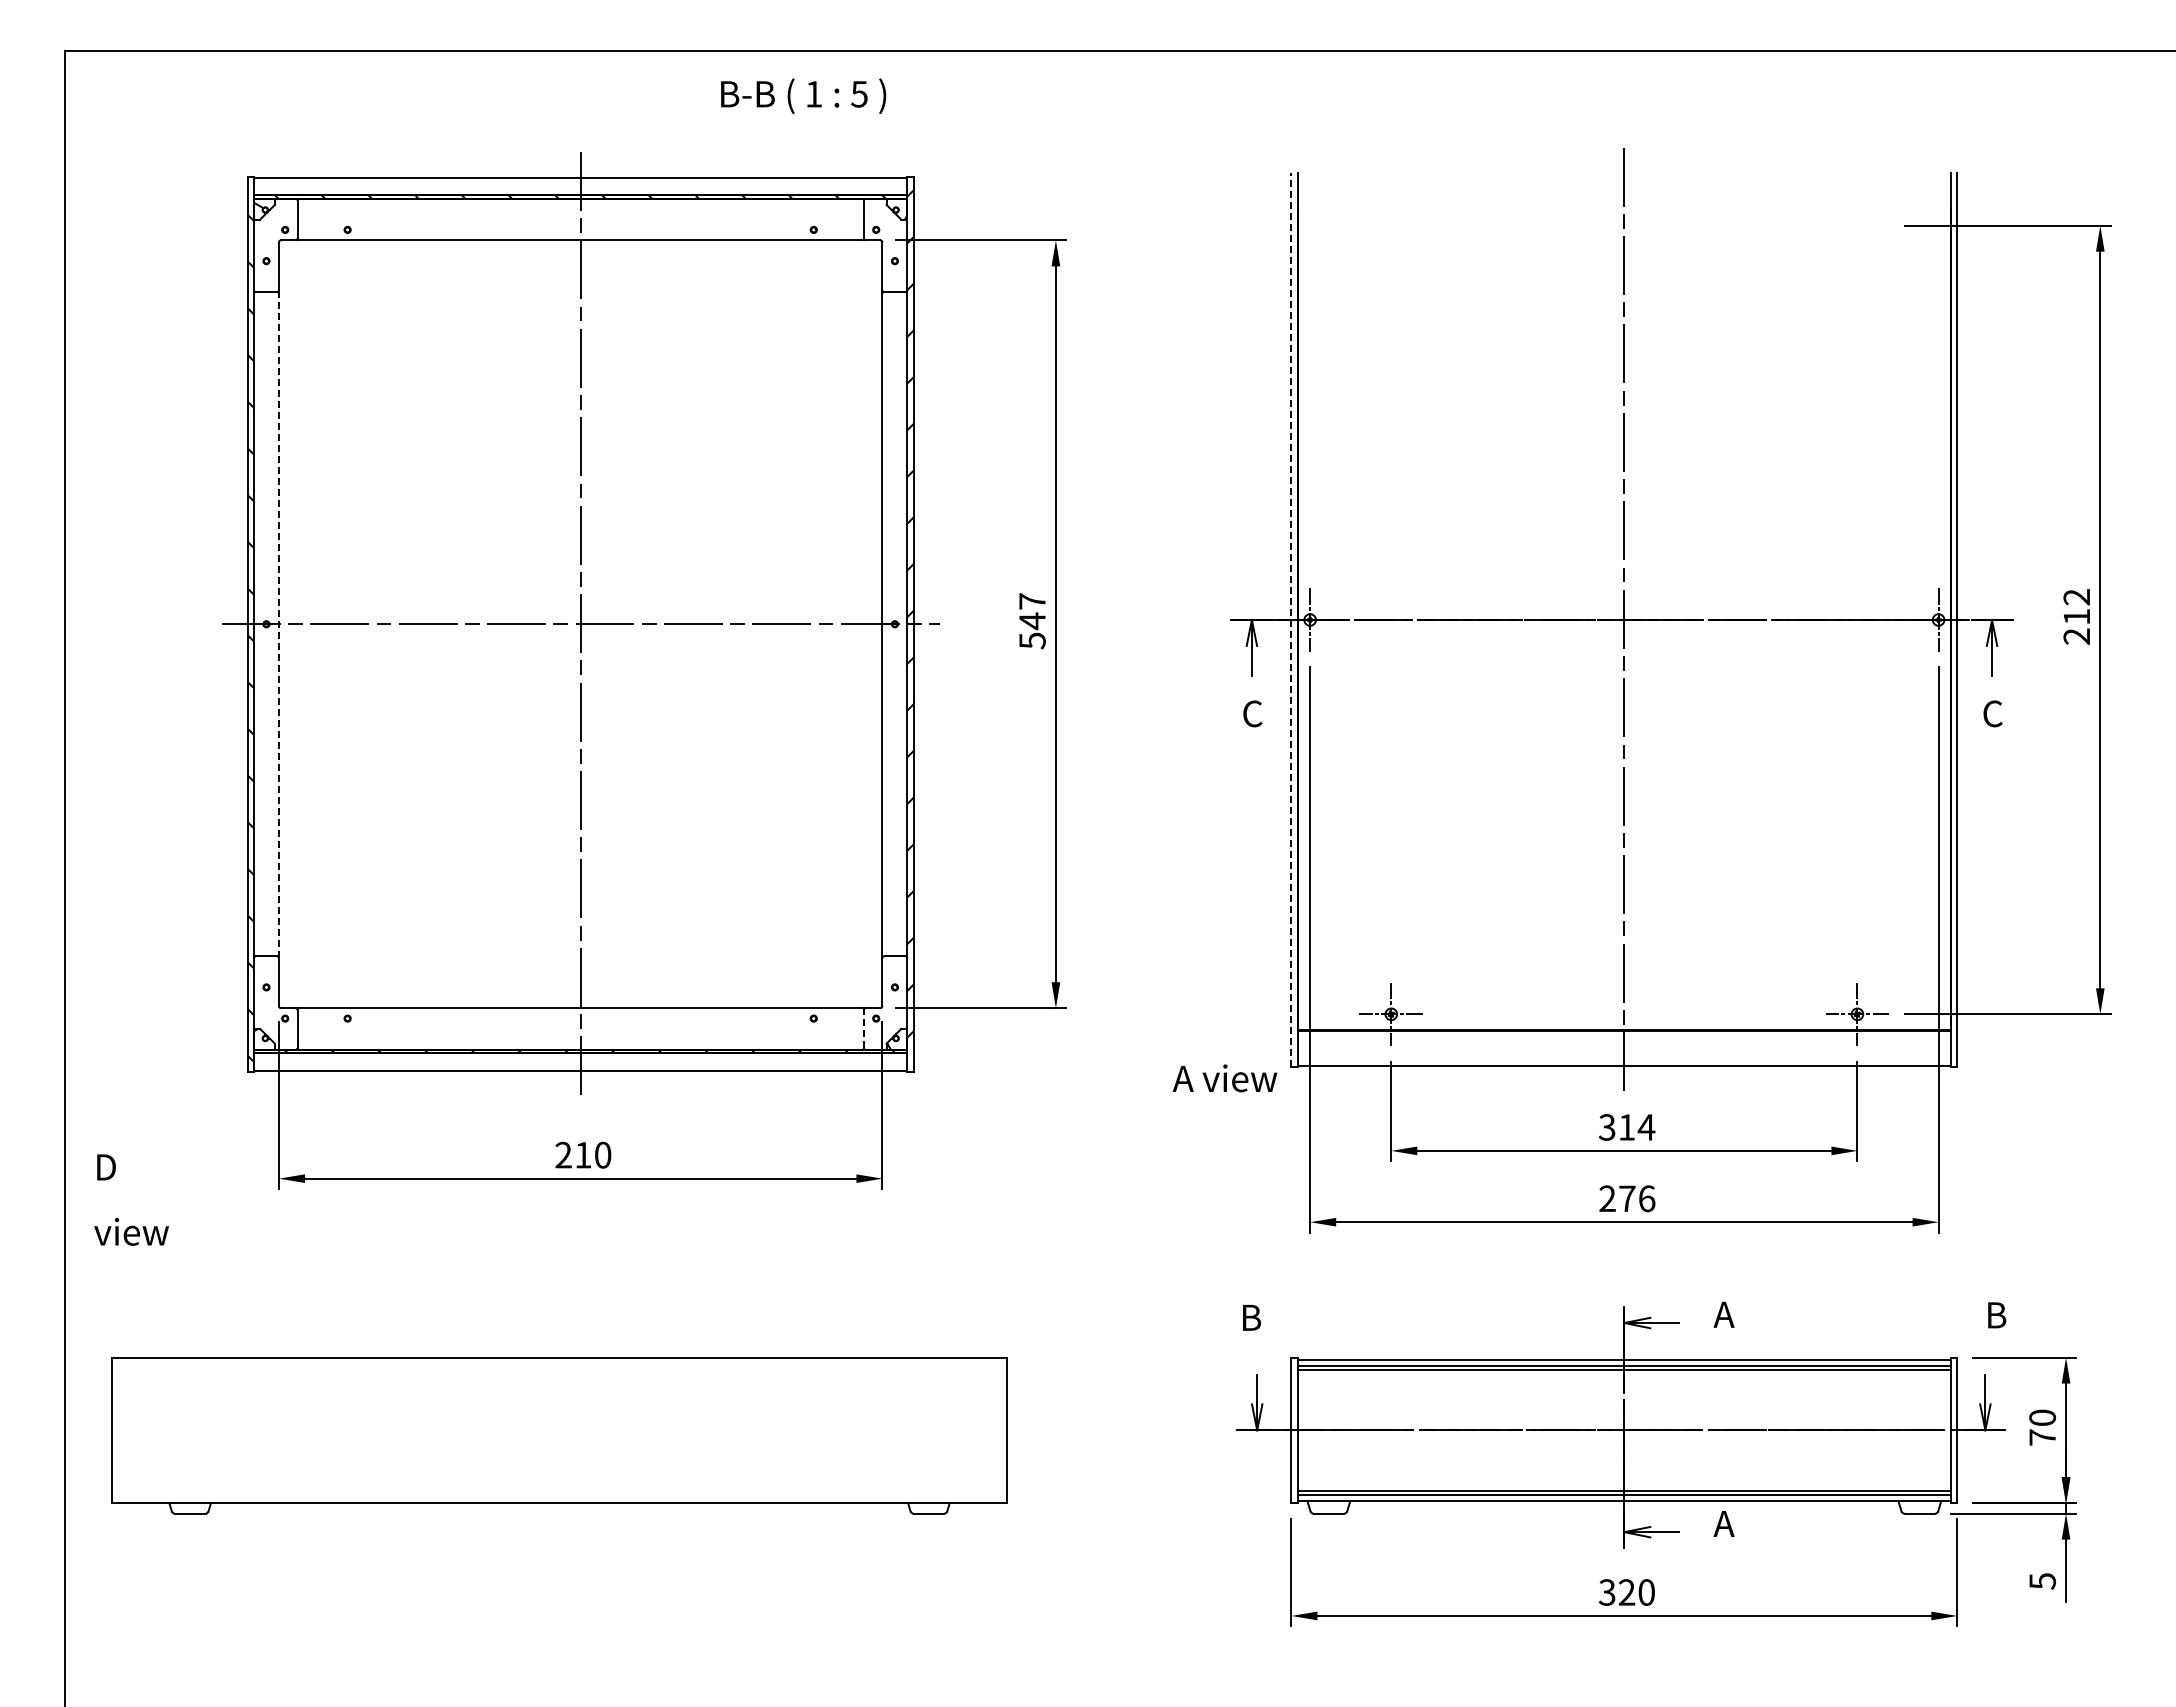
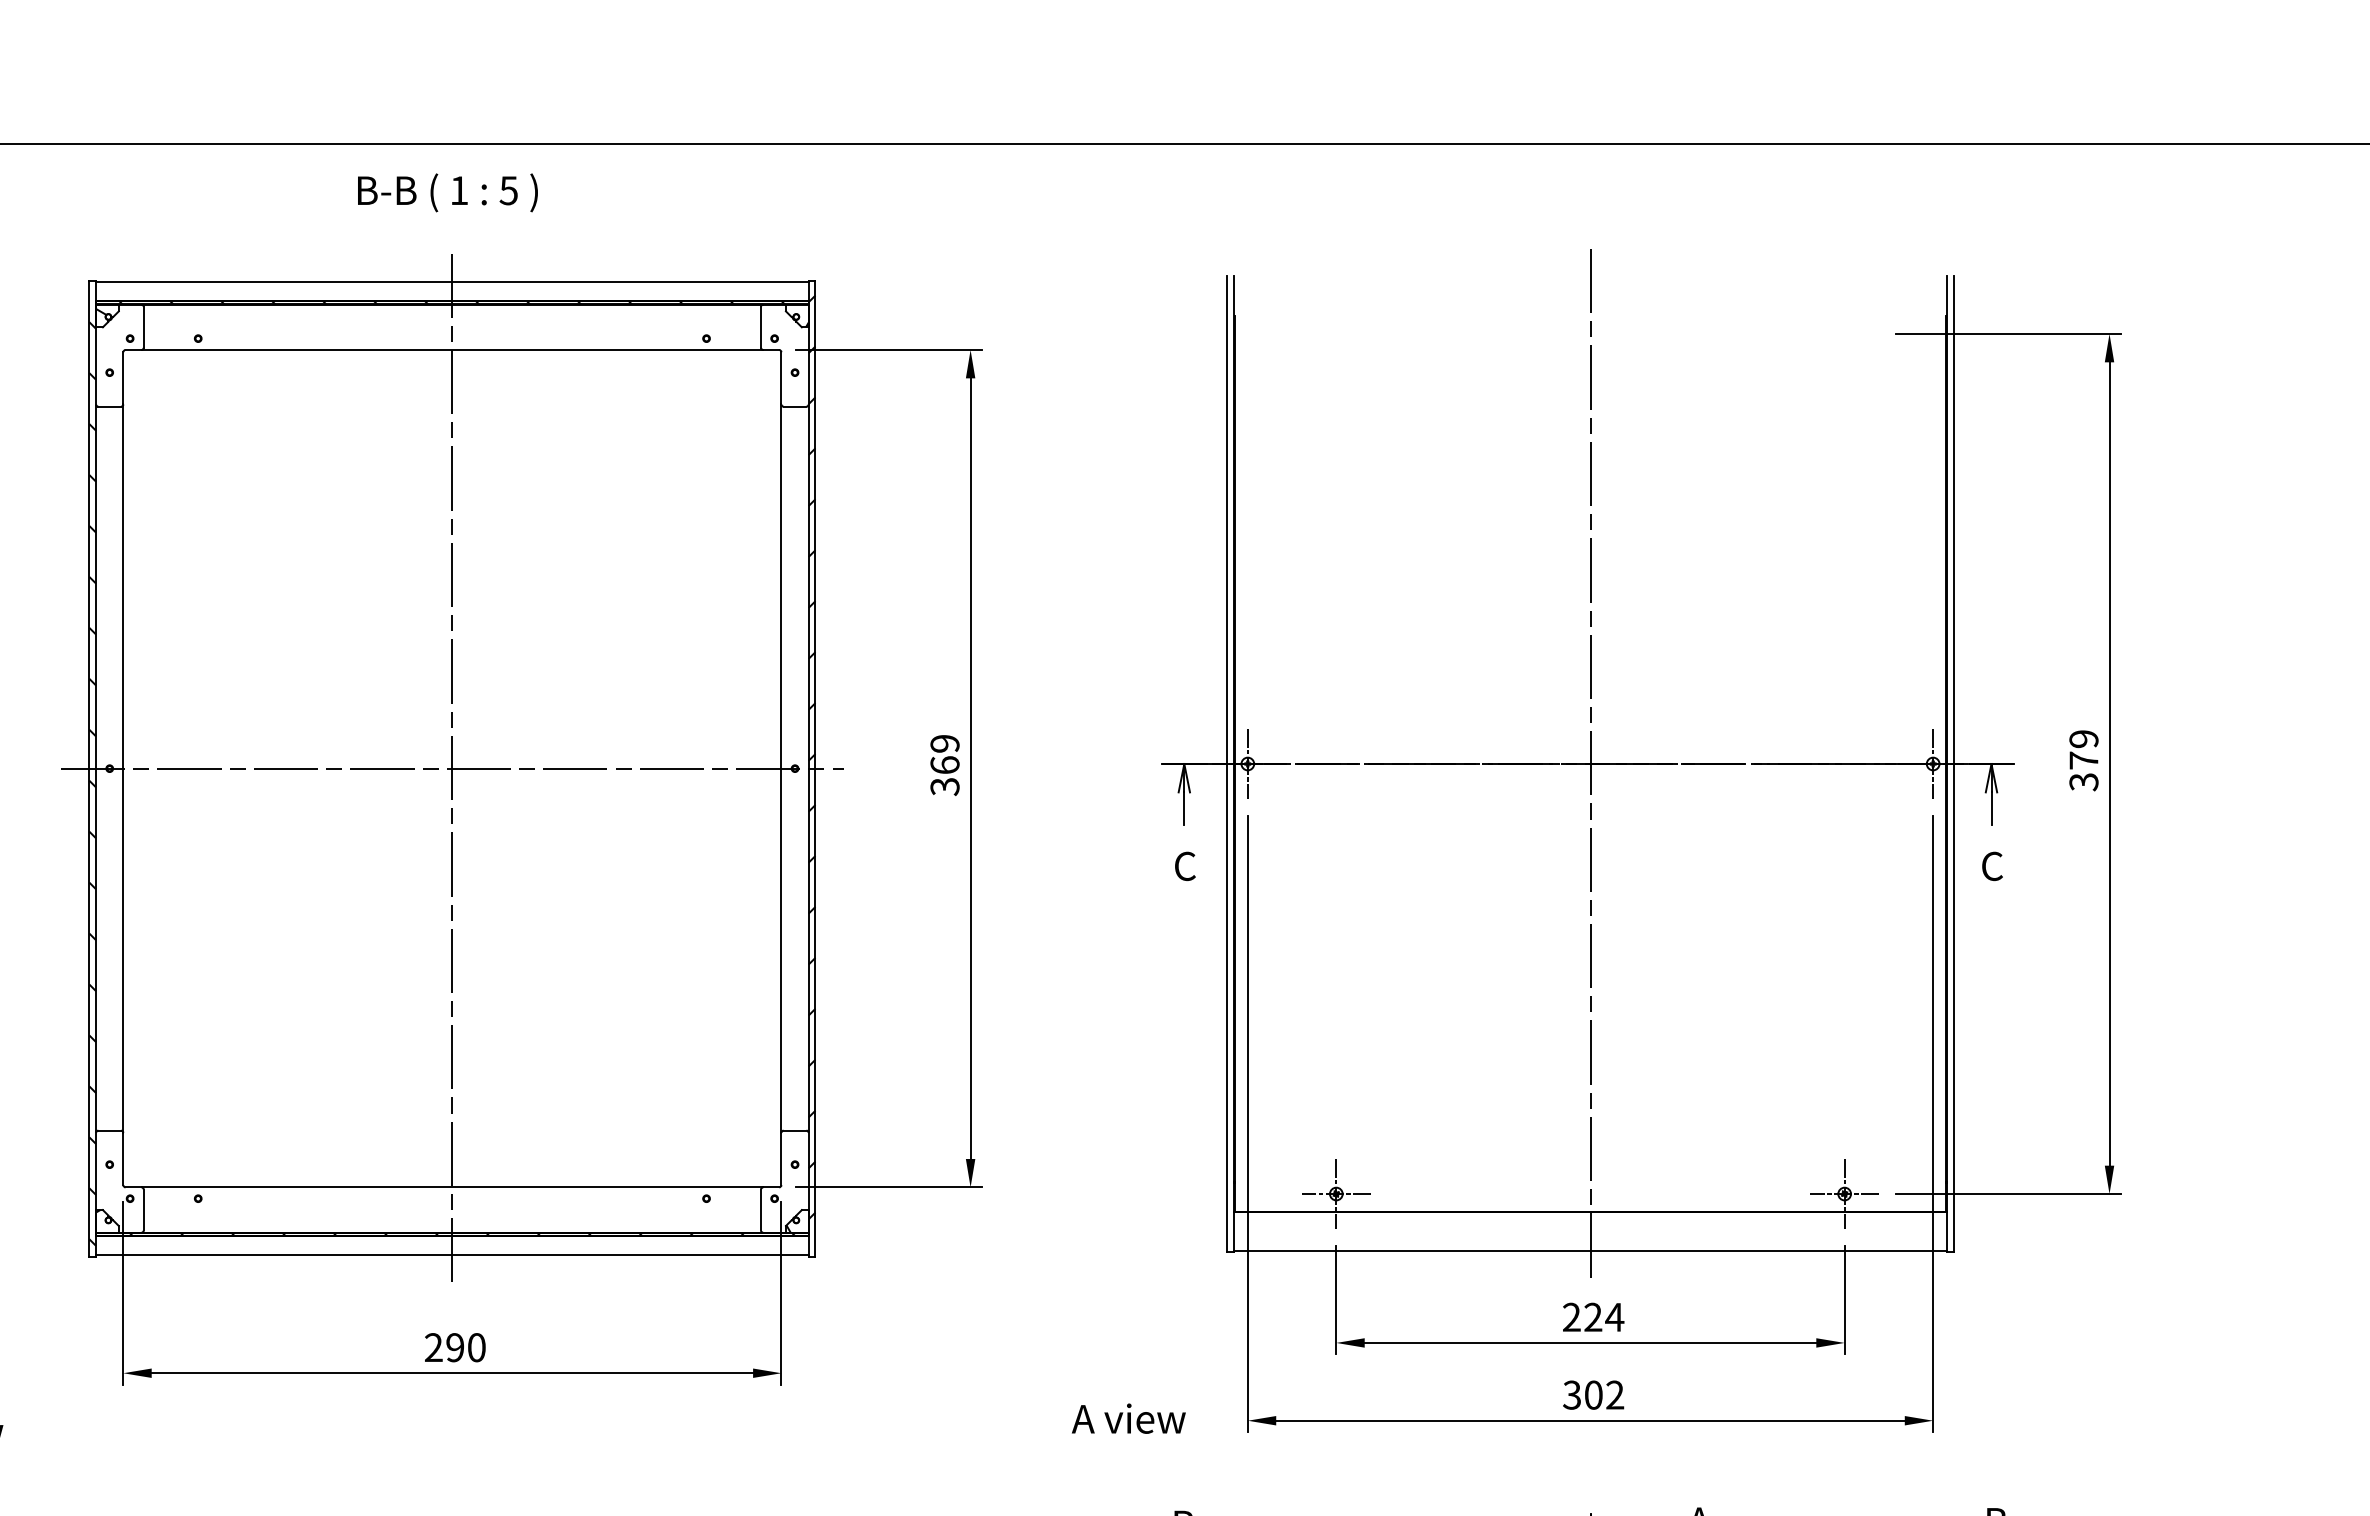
text: (803, 95) -> (447, 192), moved
text: (2076, 617) -> (2083, 761), 212 -> 379
line: (1291, 619) -> (1227, 763), dashed -> solid
text: (1032, 620) -> (945, 764), 547 -> 369
line: (278, 624) -> (122, 768), dashed -> solid
line: (863, 1029) -> (760, 1210), dashed -> solid
text: (1224, 1078) -> (1128, 1418), moved
text: (1616, 1127) -> (1581, 1317), 314 -> 224
text: (583, 1154) -> (455, 1346), 210 -> 290
text: (1627, 1198) -> (1593, 1394), 276 -> 302

